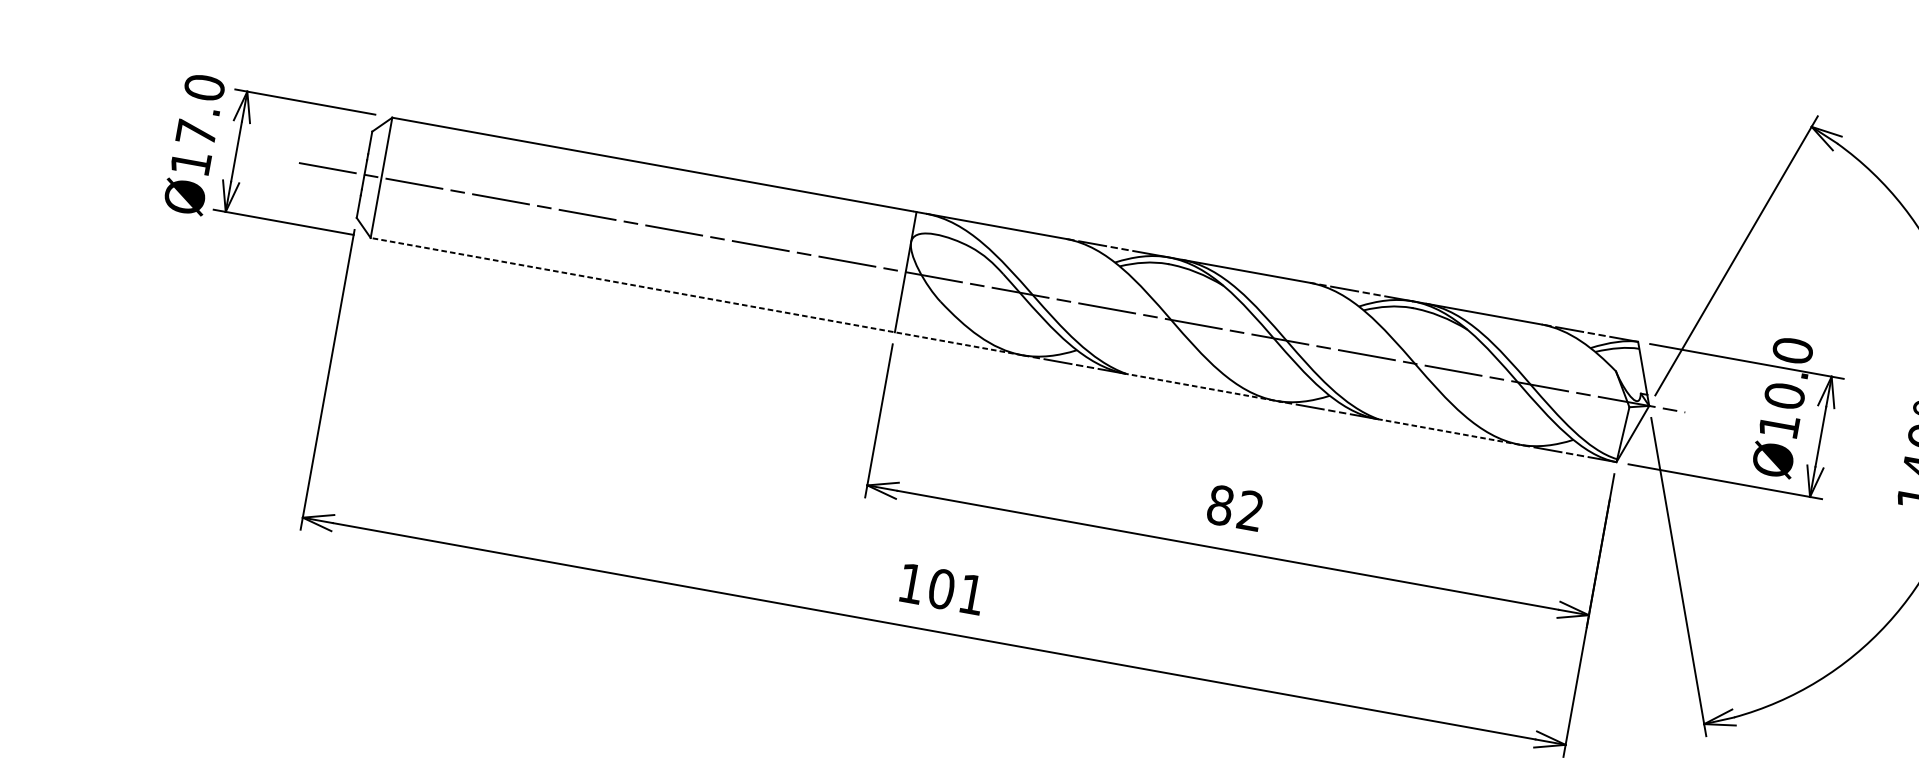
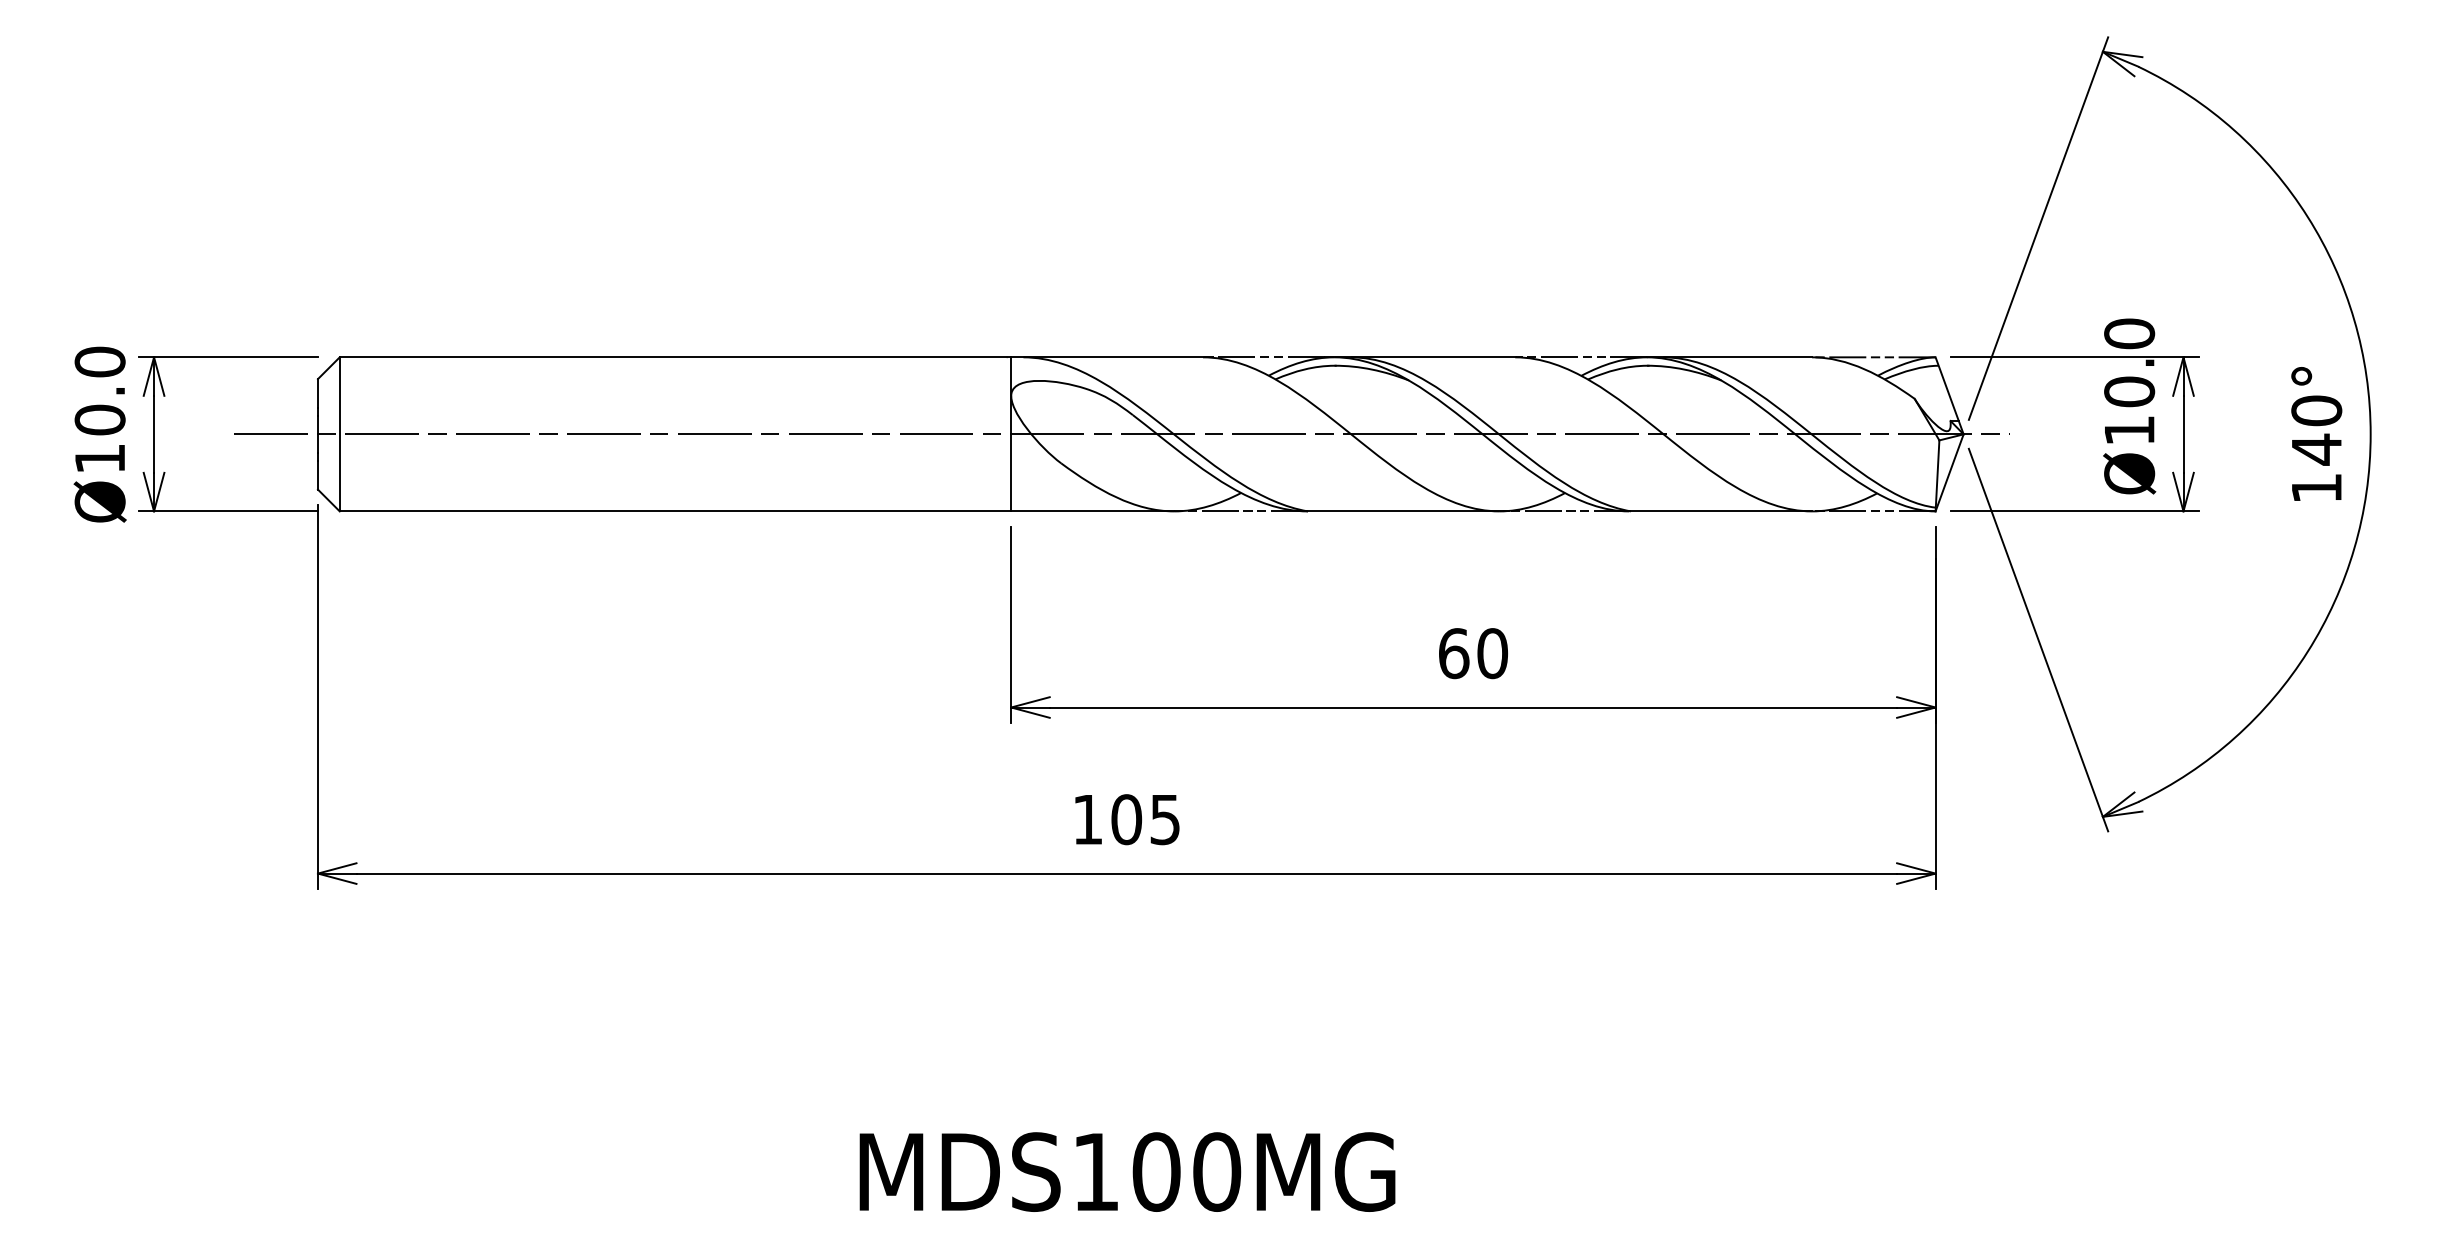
text: (196, 132) -> (99, 419), Ø17.0 -> Ø10.0
line: (696, 296) -> (756, 511), dashed -> solid
line: (1204, 388) -> (1407, 511), dashed -> solid
line: (1449, 432) -> (1721, 511), dashed -> solid
text: (1235, 508) -> (1473, 653), 82 -> 60
text: (971, 595) -> (1164, 820), 101 -> 105

